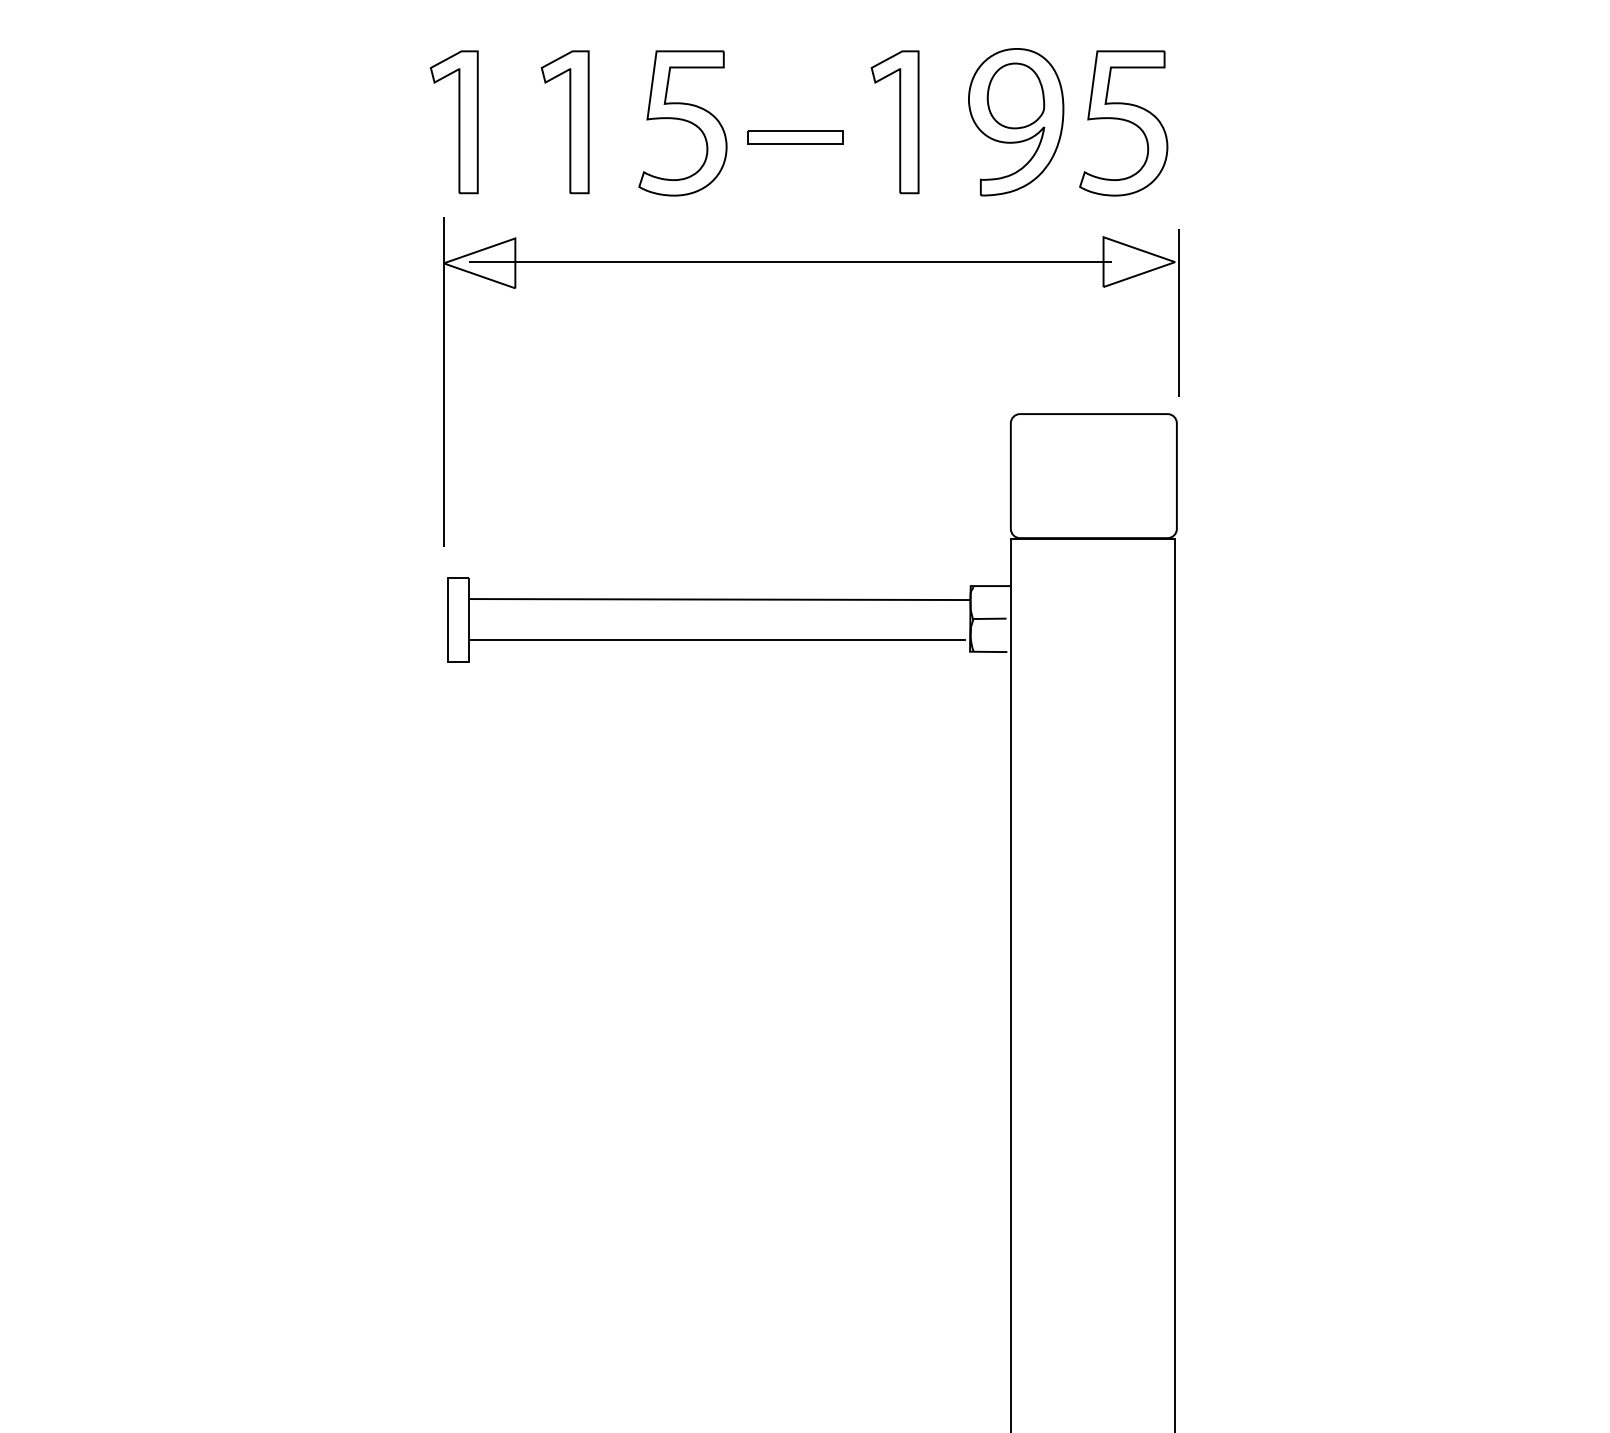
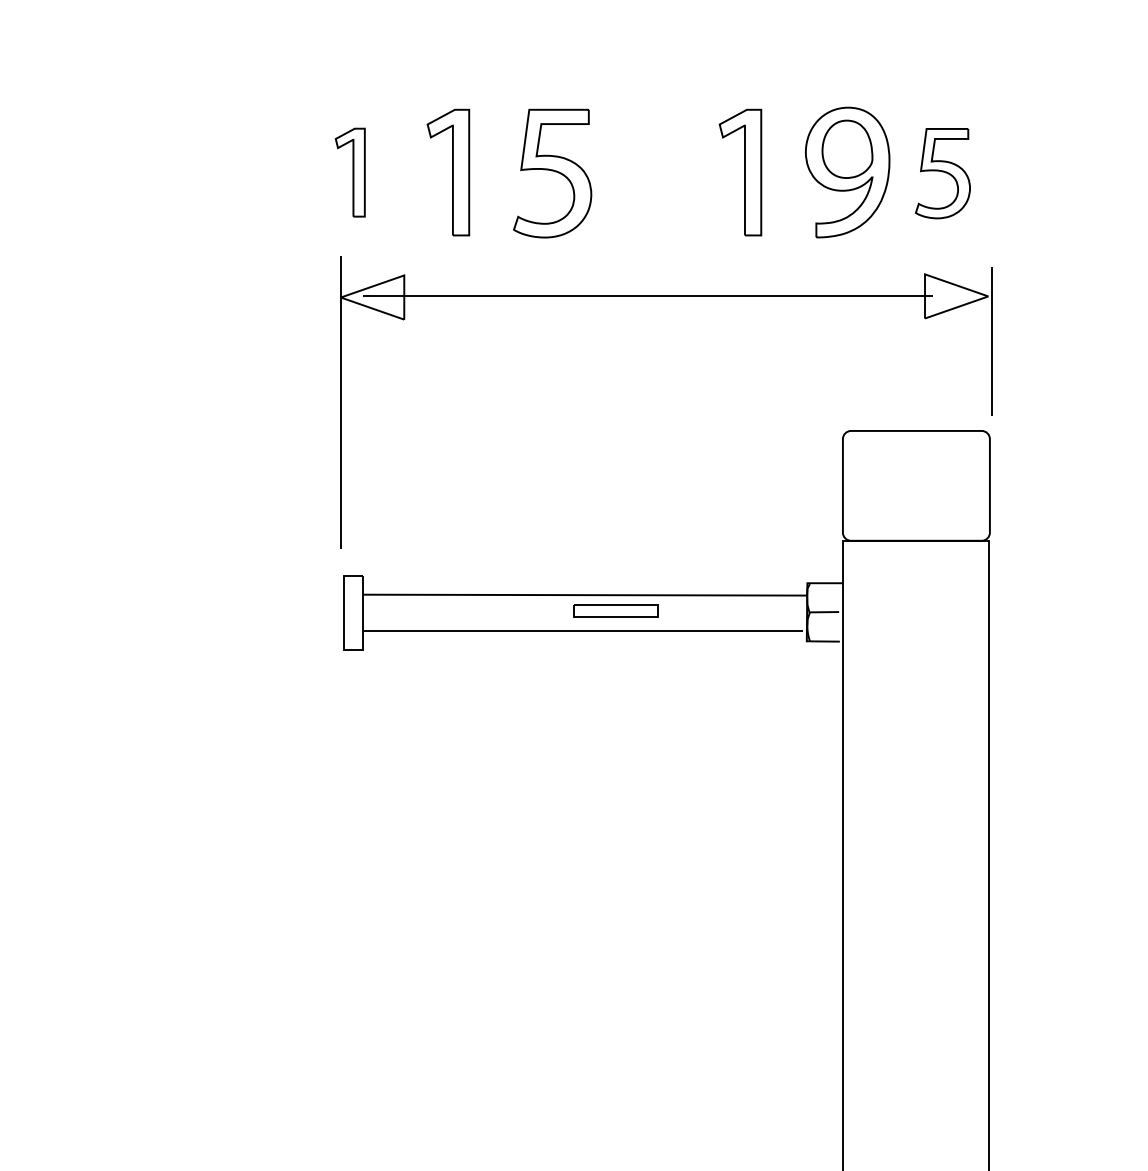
part: (454, 122) -> (350, 172), size x0.7
part: (1123, 123) -> (942, 173), size x0.7
part: (795, 137) -> (615, 611), moved

